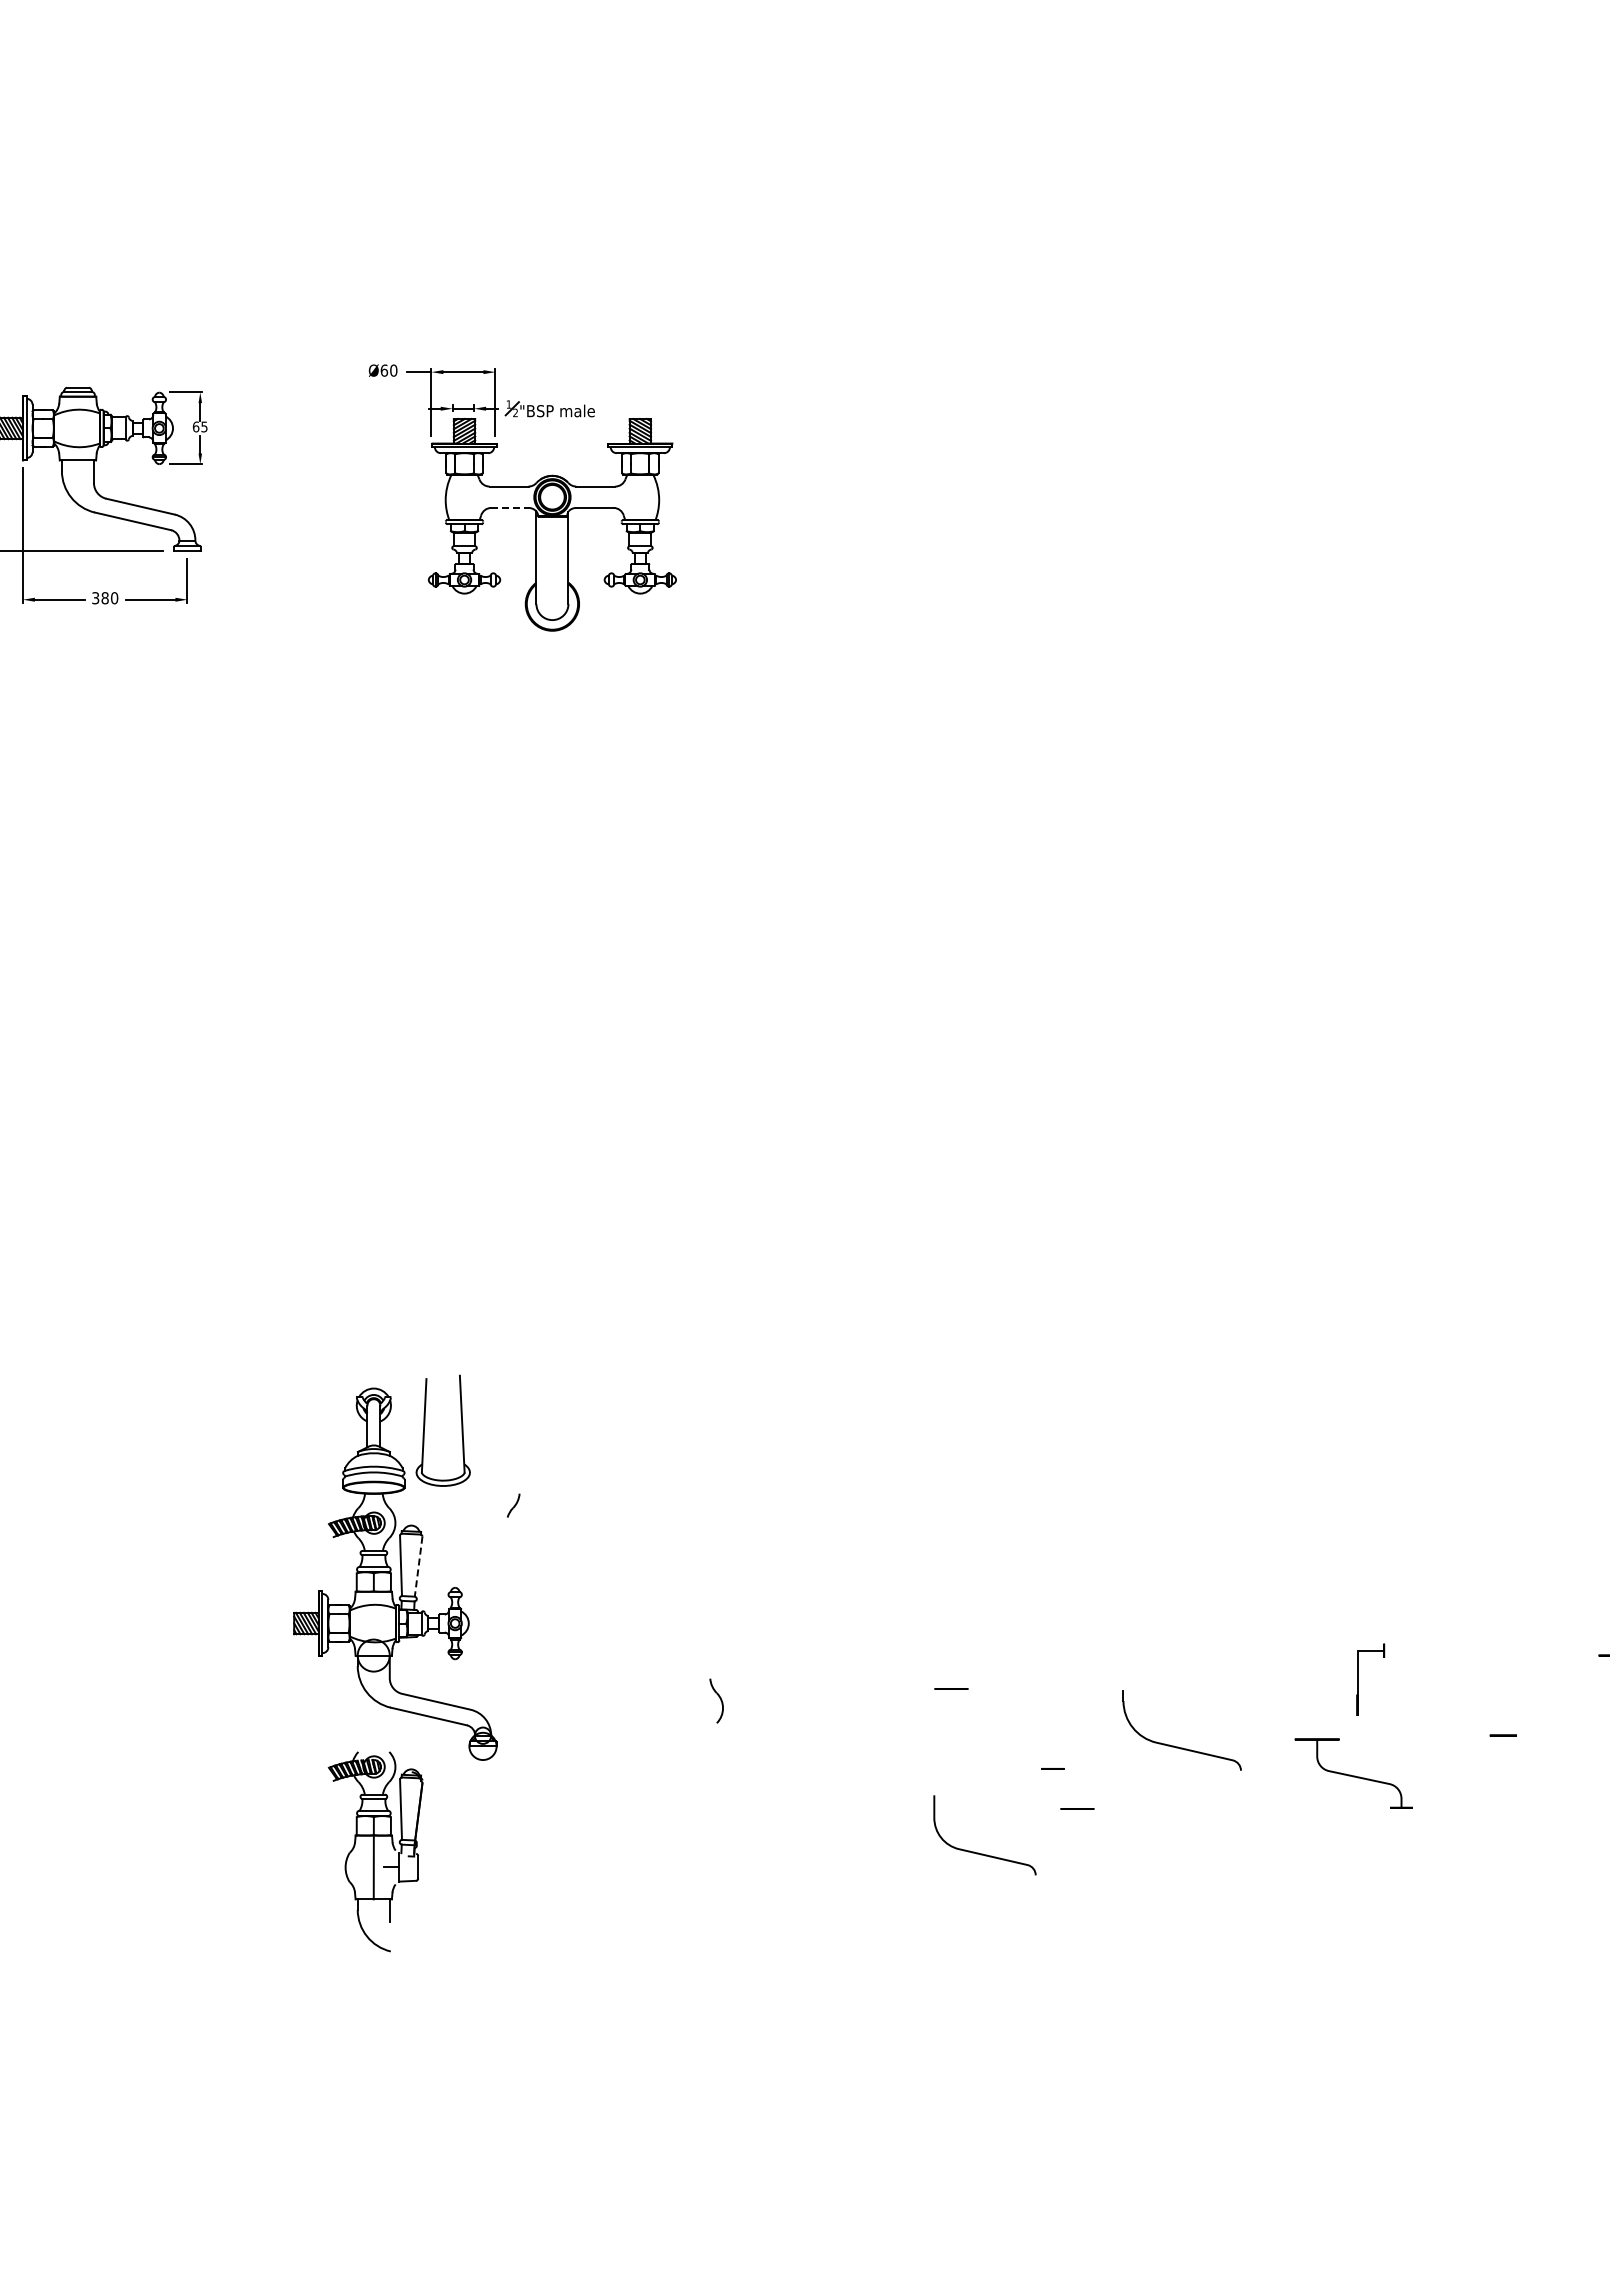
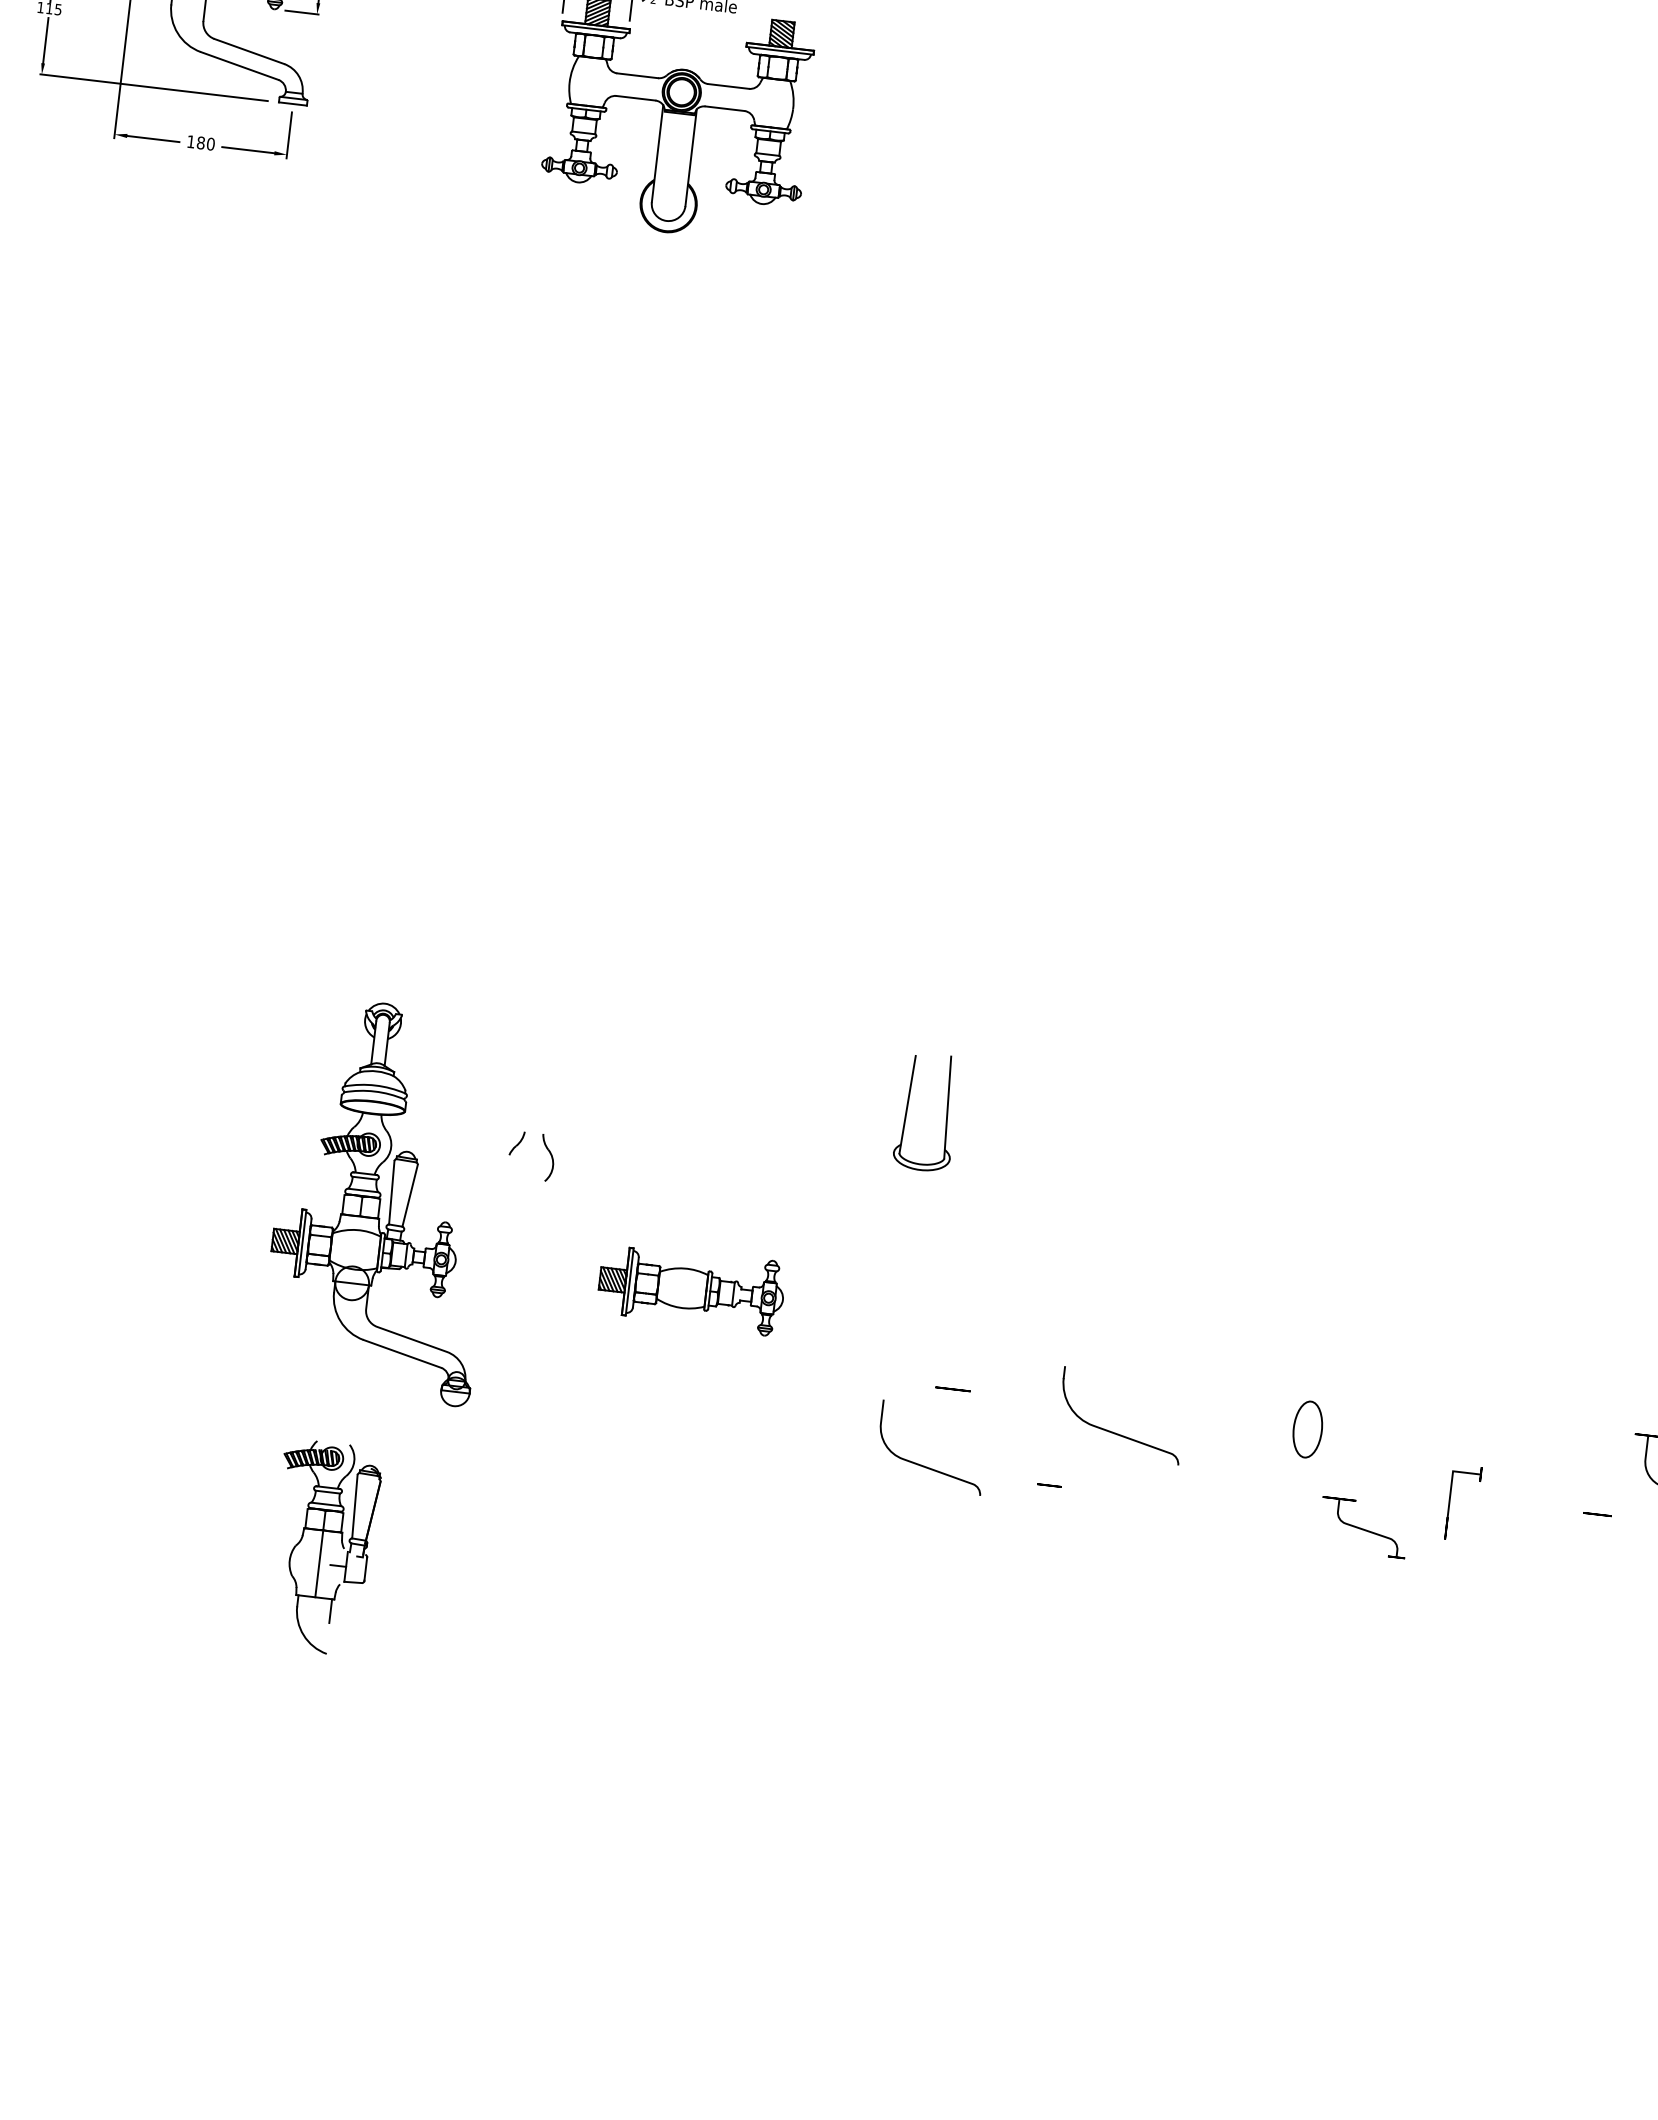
line: (509, 507) -> (635, 97), dashed -> solid
text: (95, 598) -> (190, 142), 380 -> 180
part: (425, 1425) -> (909, 1104), moved
line: (418, 1567) -> (409, 1196), dashed -> solid
part: (693, 1623) -> (690, 1289), added
part: (1358, 1679) -> (1450, 1501), moved
part: (1289, 1687) -> (1307, 1429), added
part: (716, 1700) -> (547, 1157), moved
circle: (1502, 1735) -> (1596, 1514), moved
part: (1178, 1746) -> (1115, 1432), moved
part: (1353, 1773) -> (1363, 1527), size x0.71
circle: (1077, 1808) -> (1070, 1530), removed
part: (375, 1851) -> (323, 1547), moved
curve: (978, 1852) -> (922, 1464), moved

